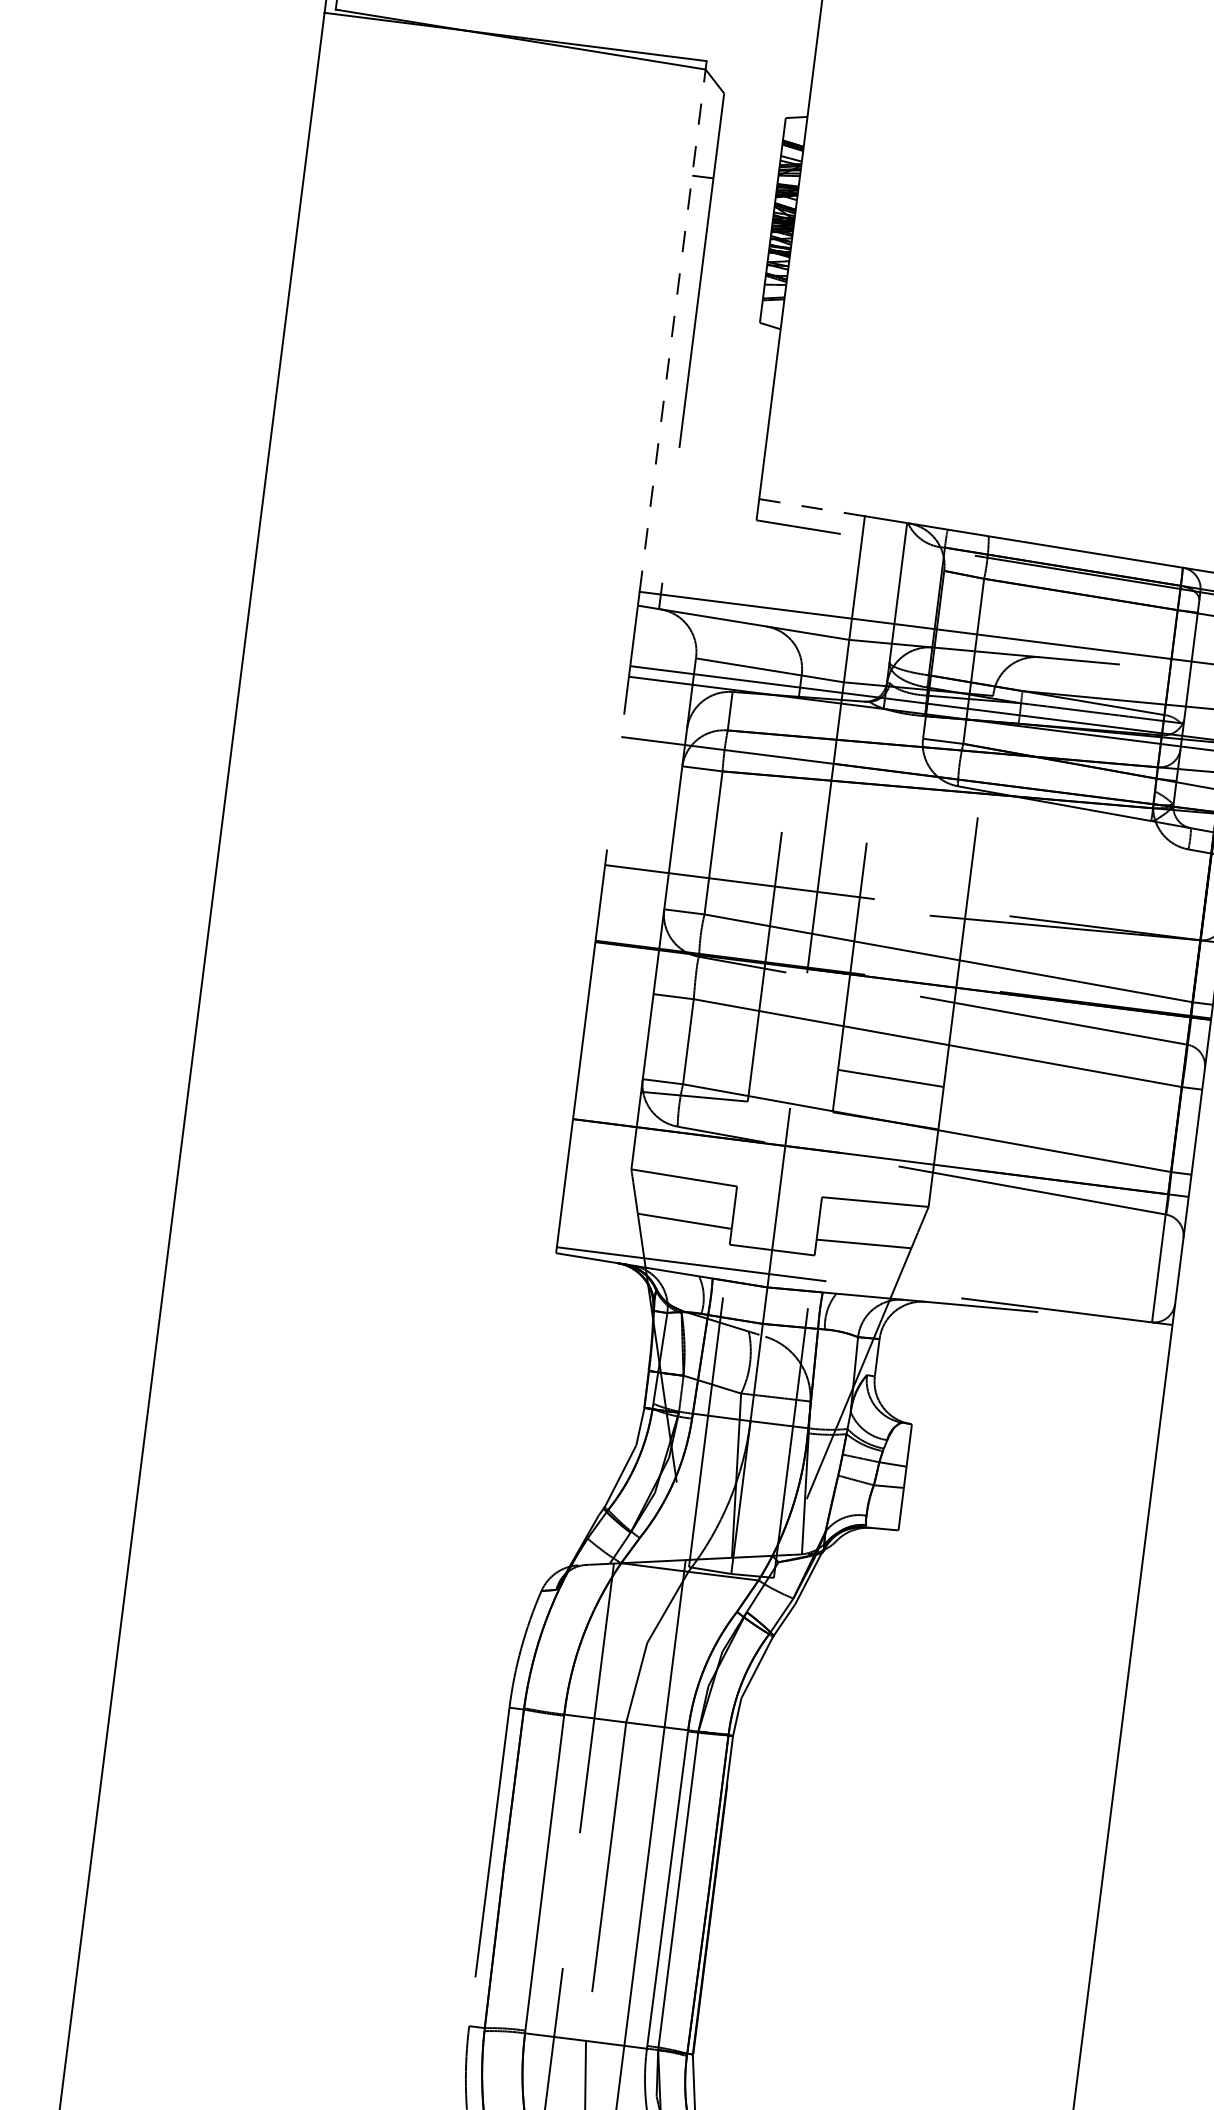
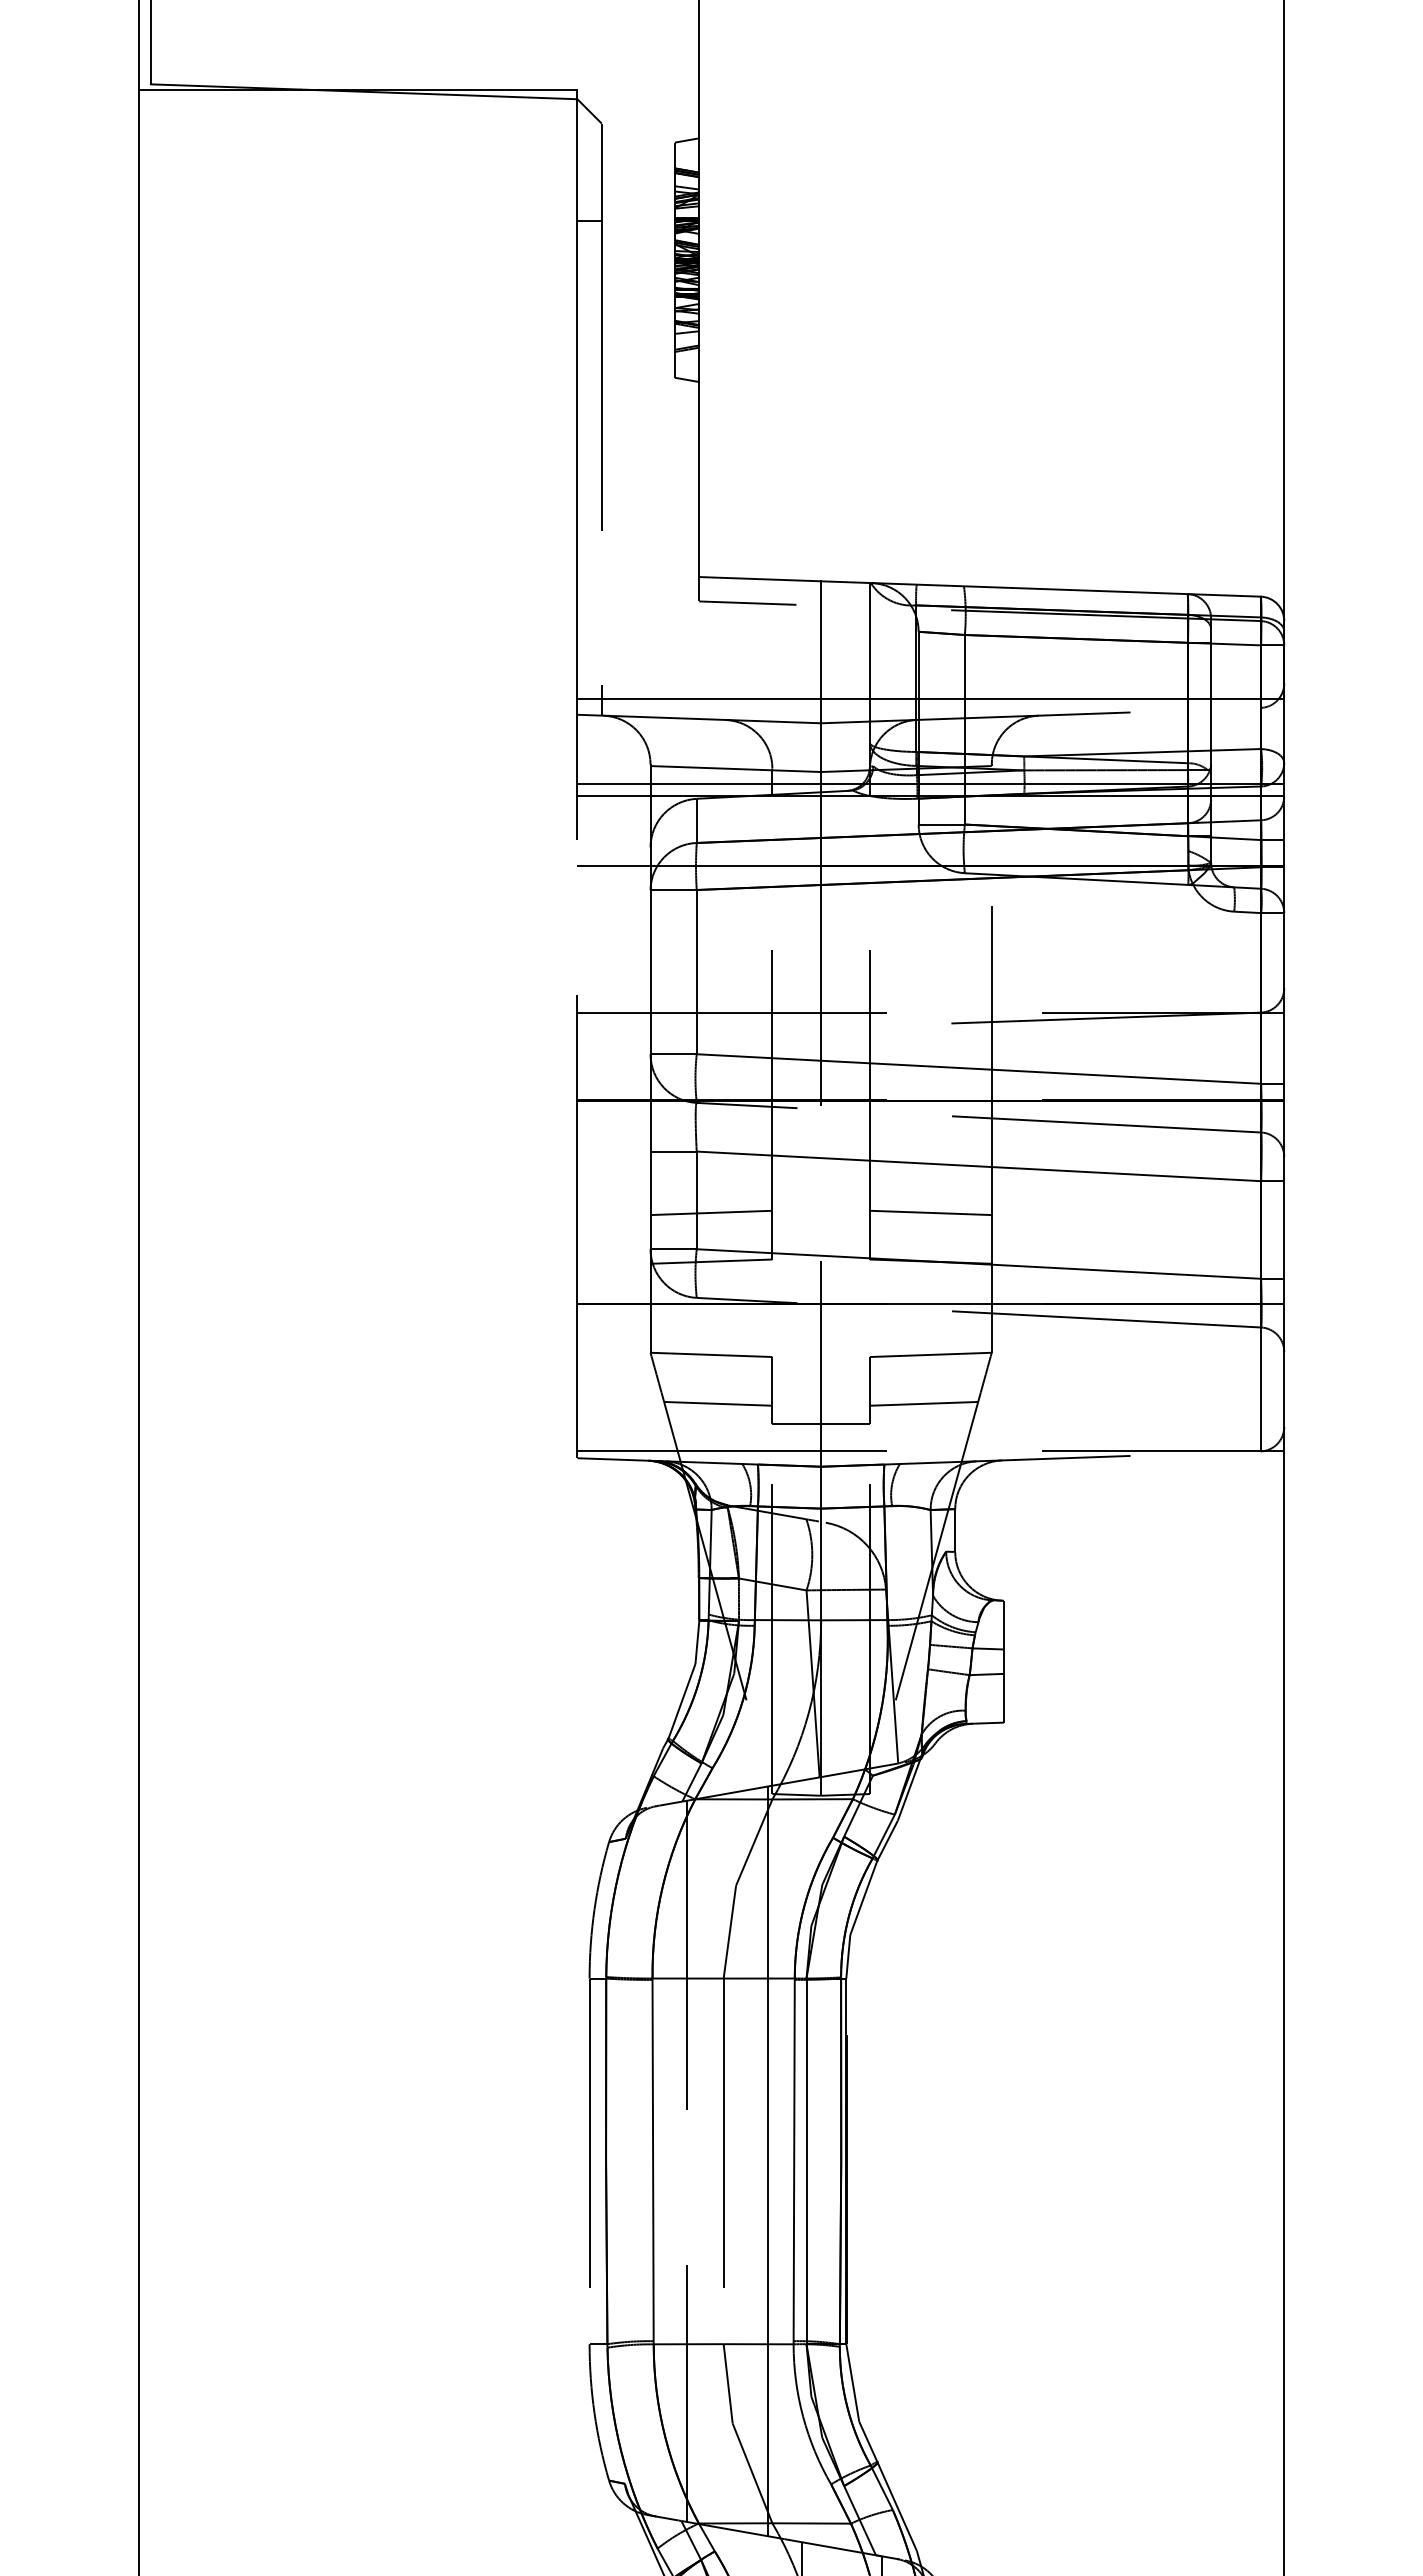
line: (673, 326) -> (577, 394), dashed -> solid
line: (812, 507) -> (760, 579), dashed -> solid
line: (699, 1053) -> (711, 1212), added

